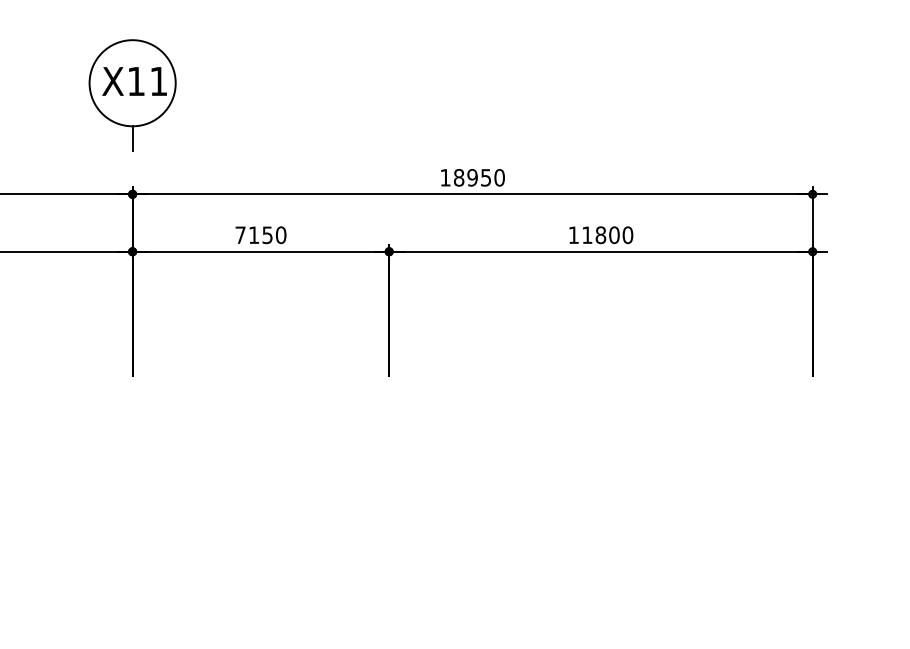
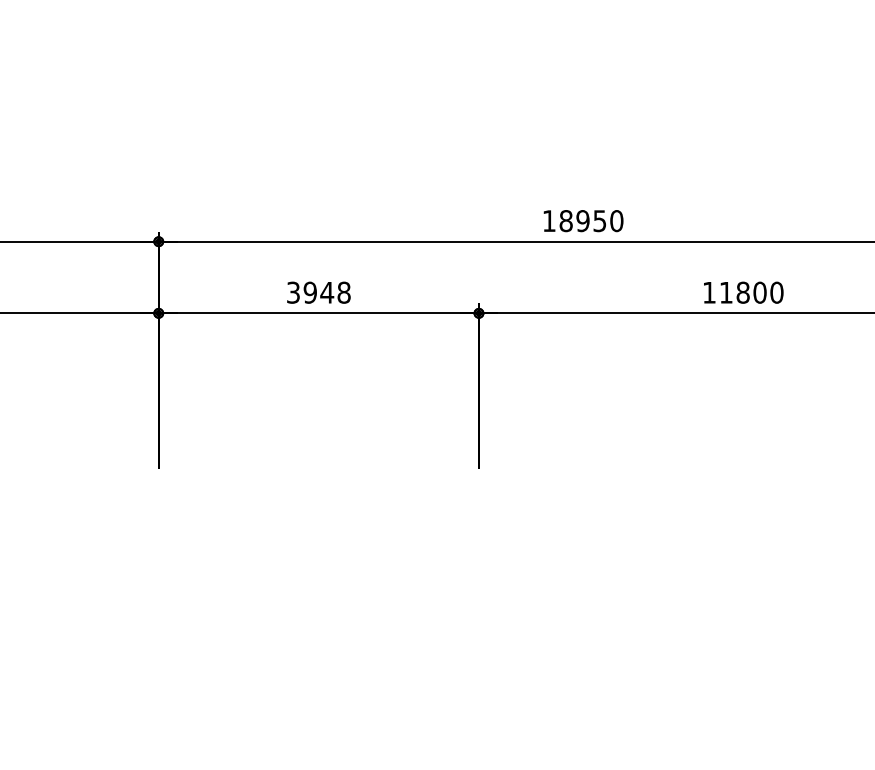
part: (132, 95) -> (158, 118), removed
text: (260, 235) -> (318, 293), 7150 -> 3948

